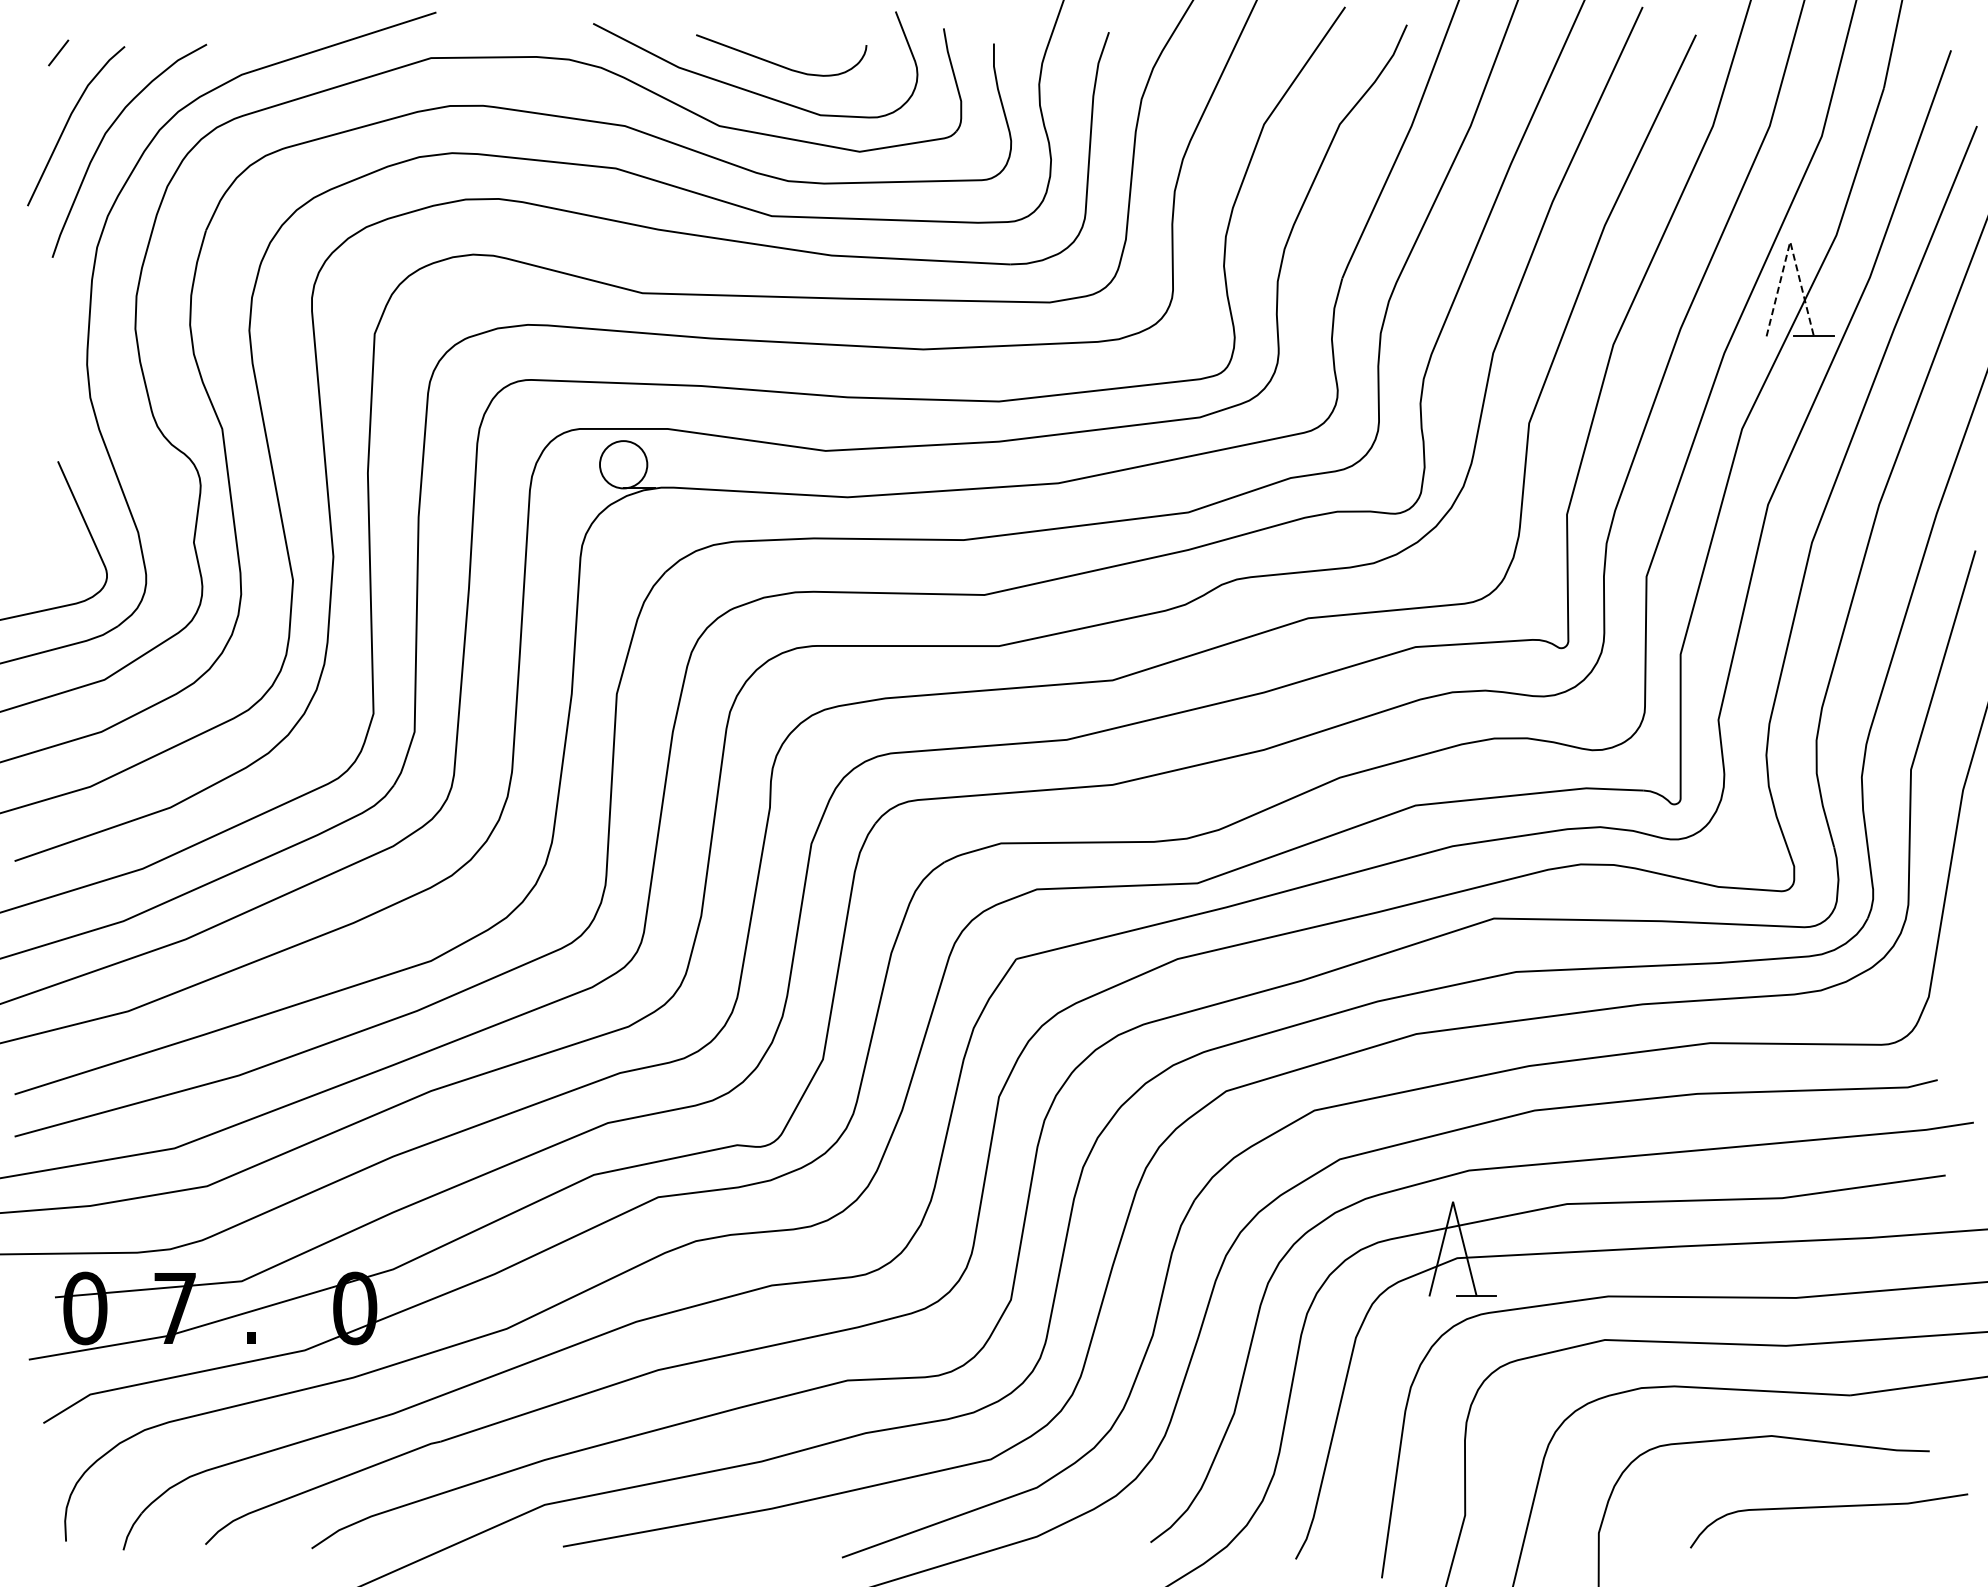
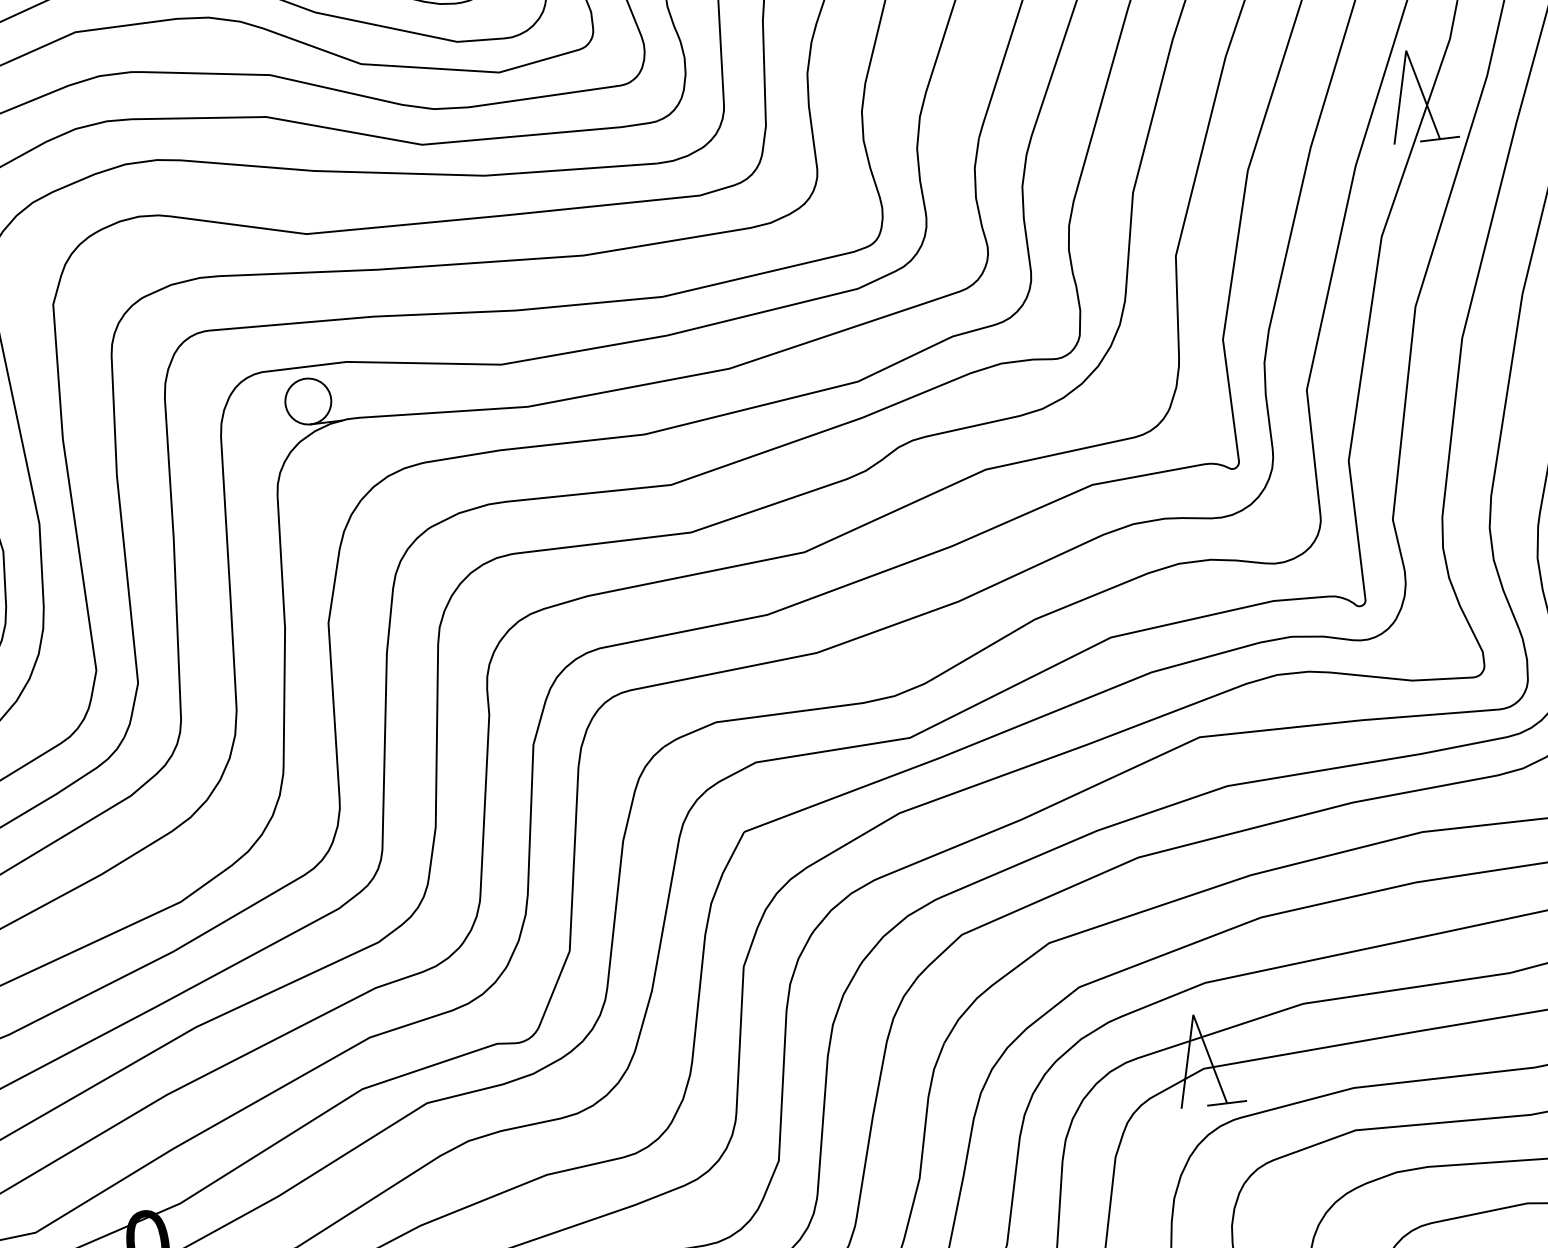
line: (1790, 241) -> (1406, 50), dashed -> solid

